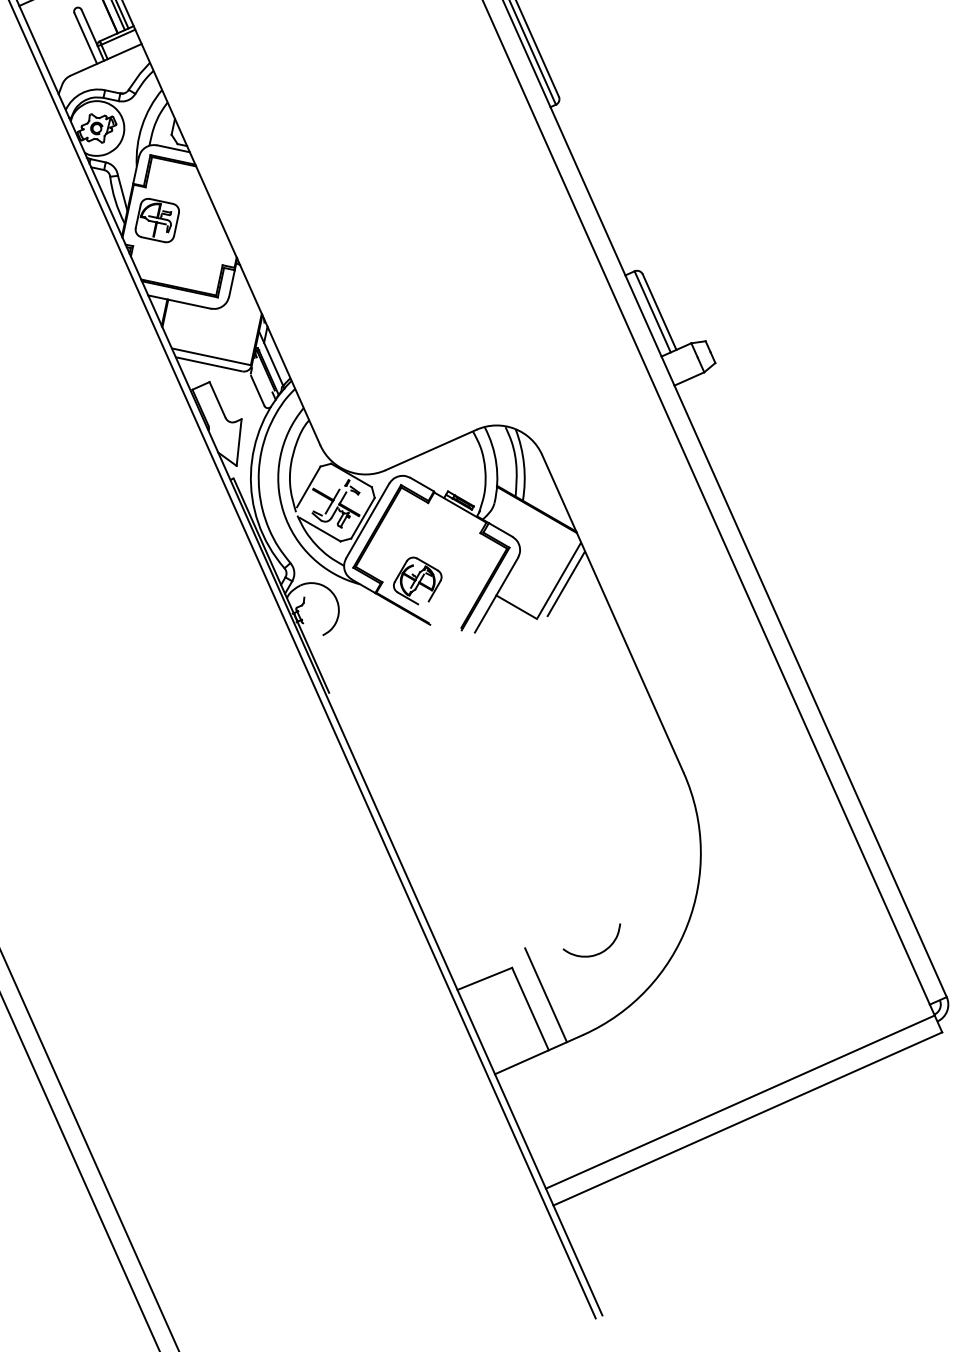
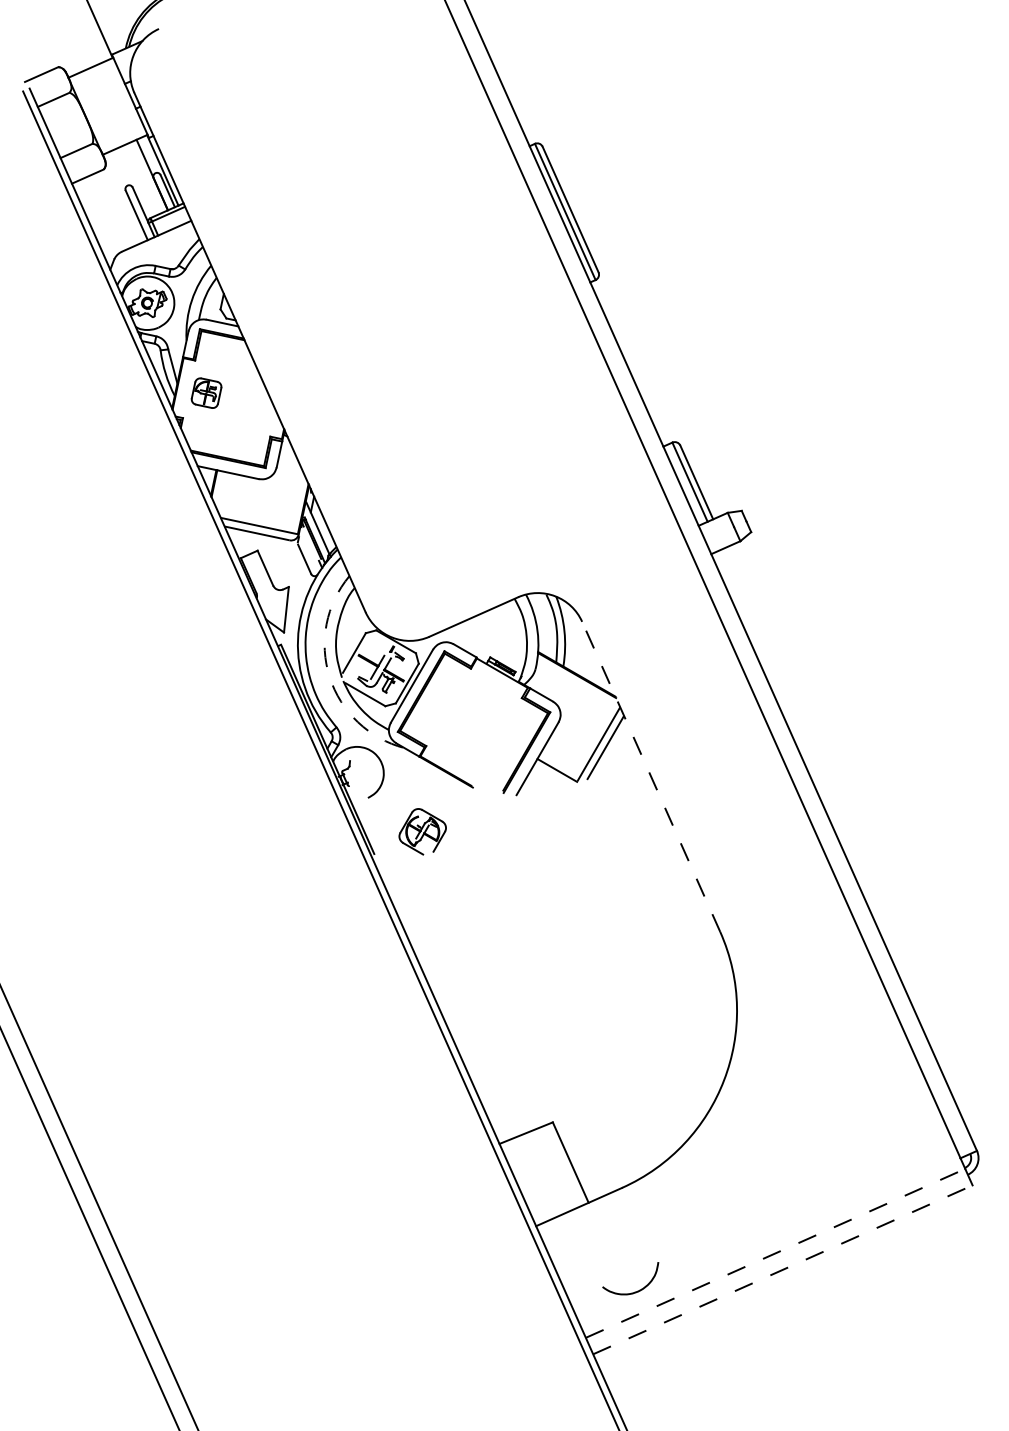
part: (157, 220) -> (206, 393), size x0.7
arc: (283, 511) -> (329, 677), solid -> dashed
part: (417, 580) -> (422, 831), moved
line: (613, 613) -> (651, 776), solid -> dashed
curve: (595, 953) -> (634, 1291), moved
line: (545, 994) -> (585, 1148), removed
line: (740, 1102) -> (775, 1253), solid -> dashed
line: (747, 1118) -> (782, 1269), solid -> dashed

